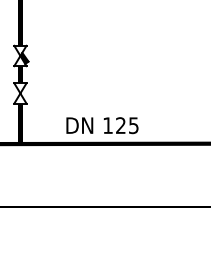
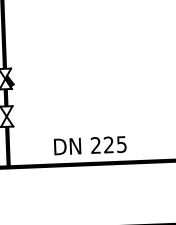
text: (107, 125) -> (95, 145), 125 -> 225

